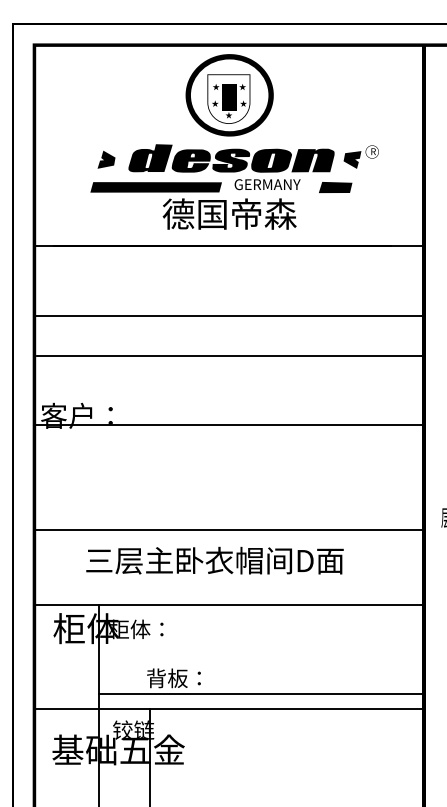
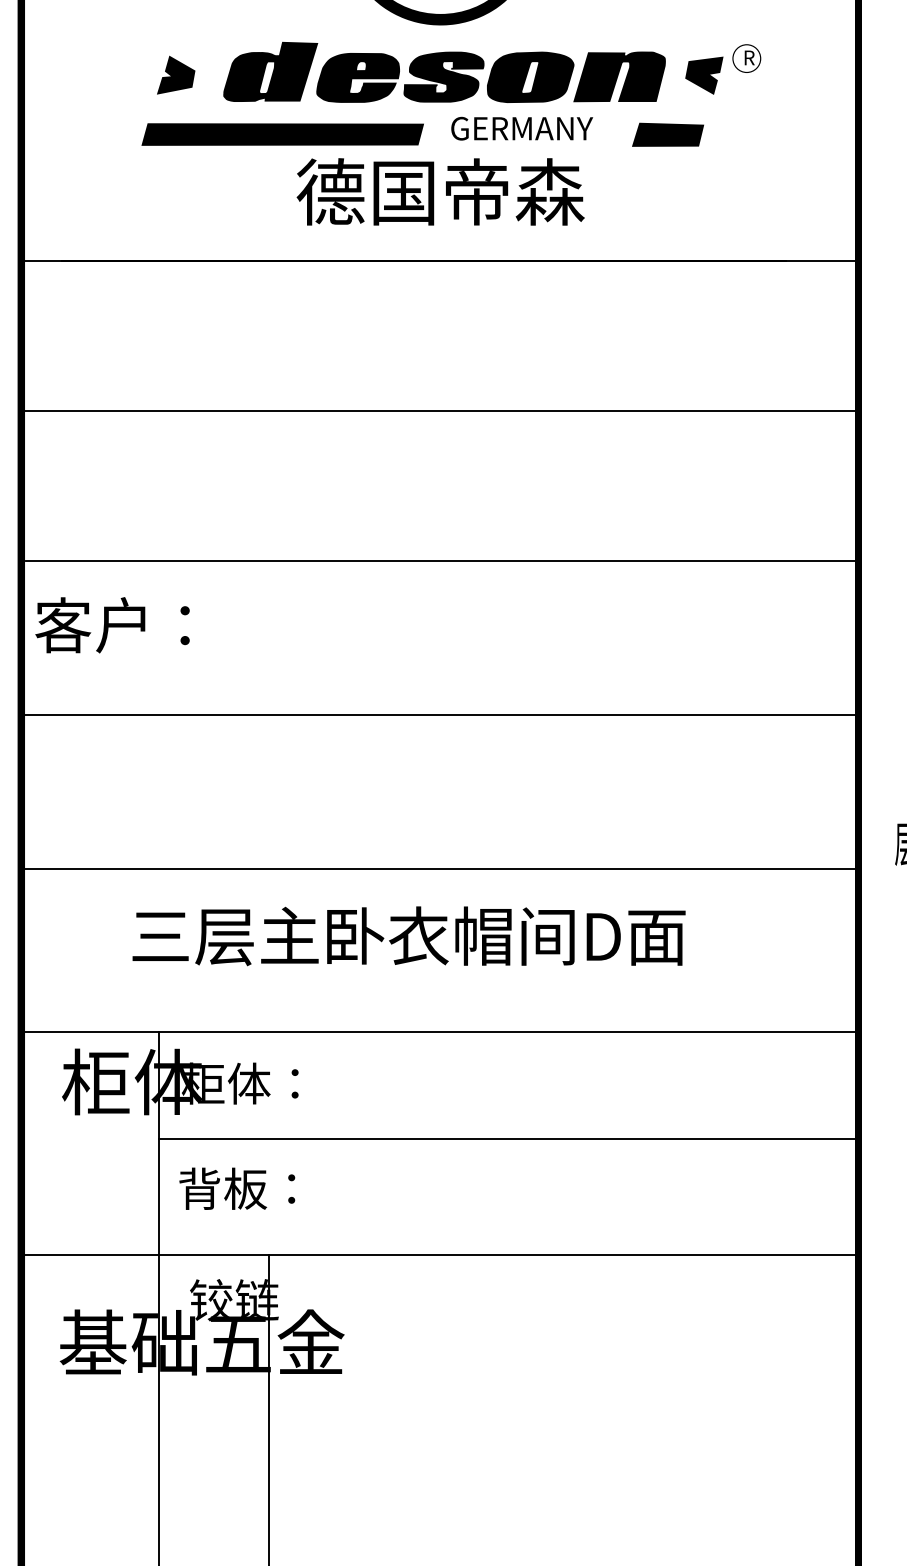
line: (230, 356) -> (442, 562), moved
line: (229, 424) -> (440, 714), moved
text: (173, 678) -> (236, 1189), moved
line: (261, 694) -> (508, 1139), moved

